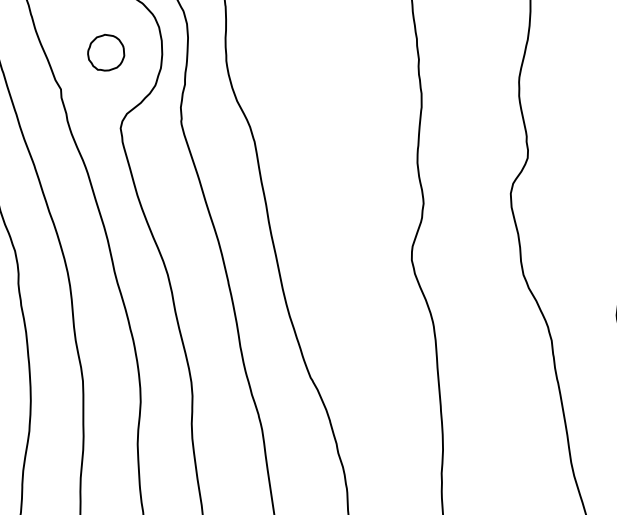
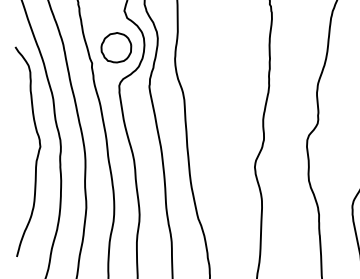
part: (106, 52) -> (116, 47), size x1.67

